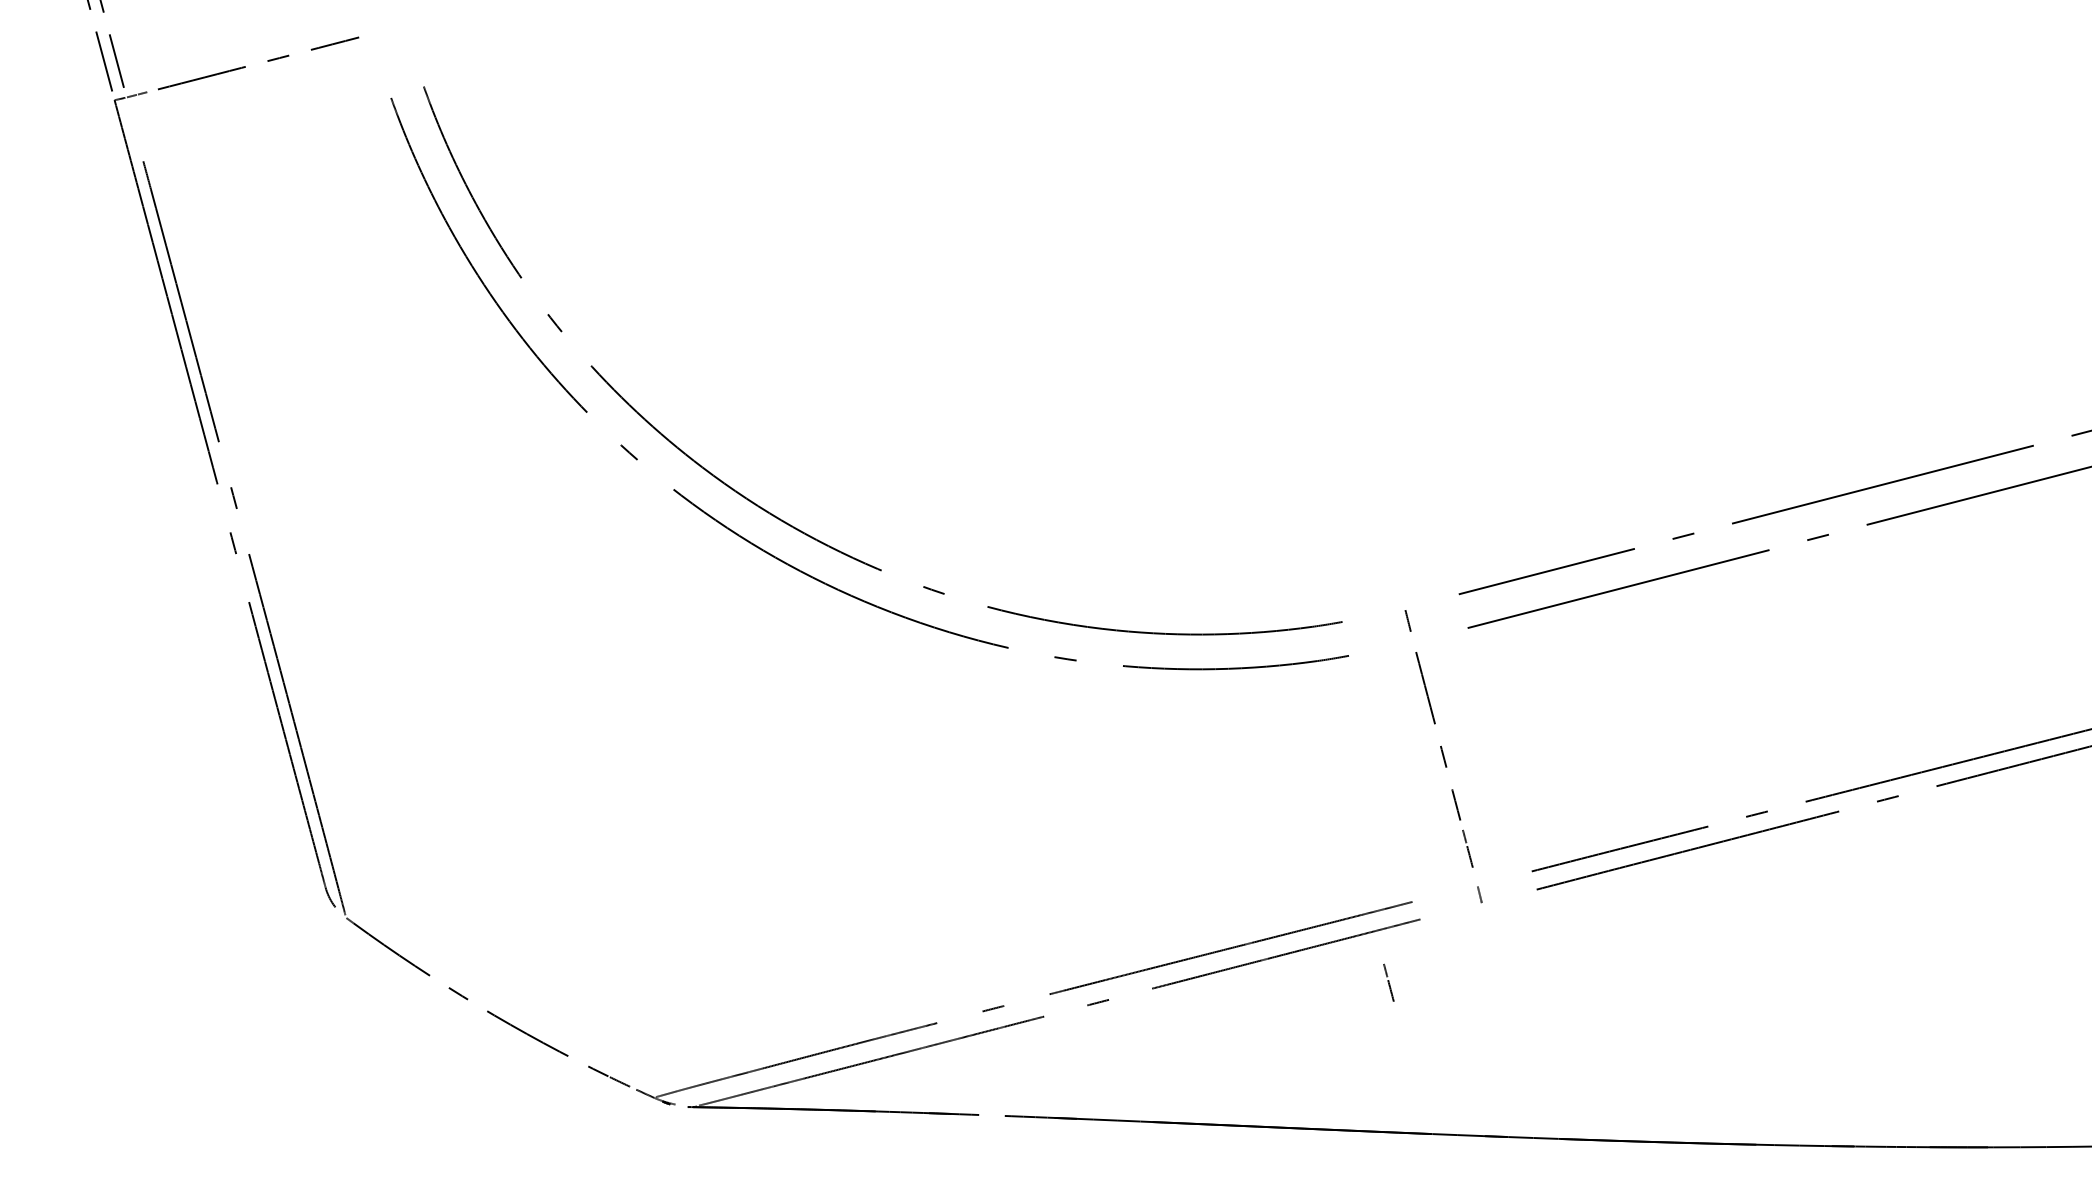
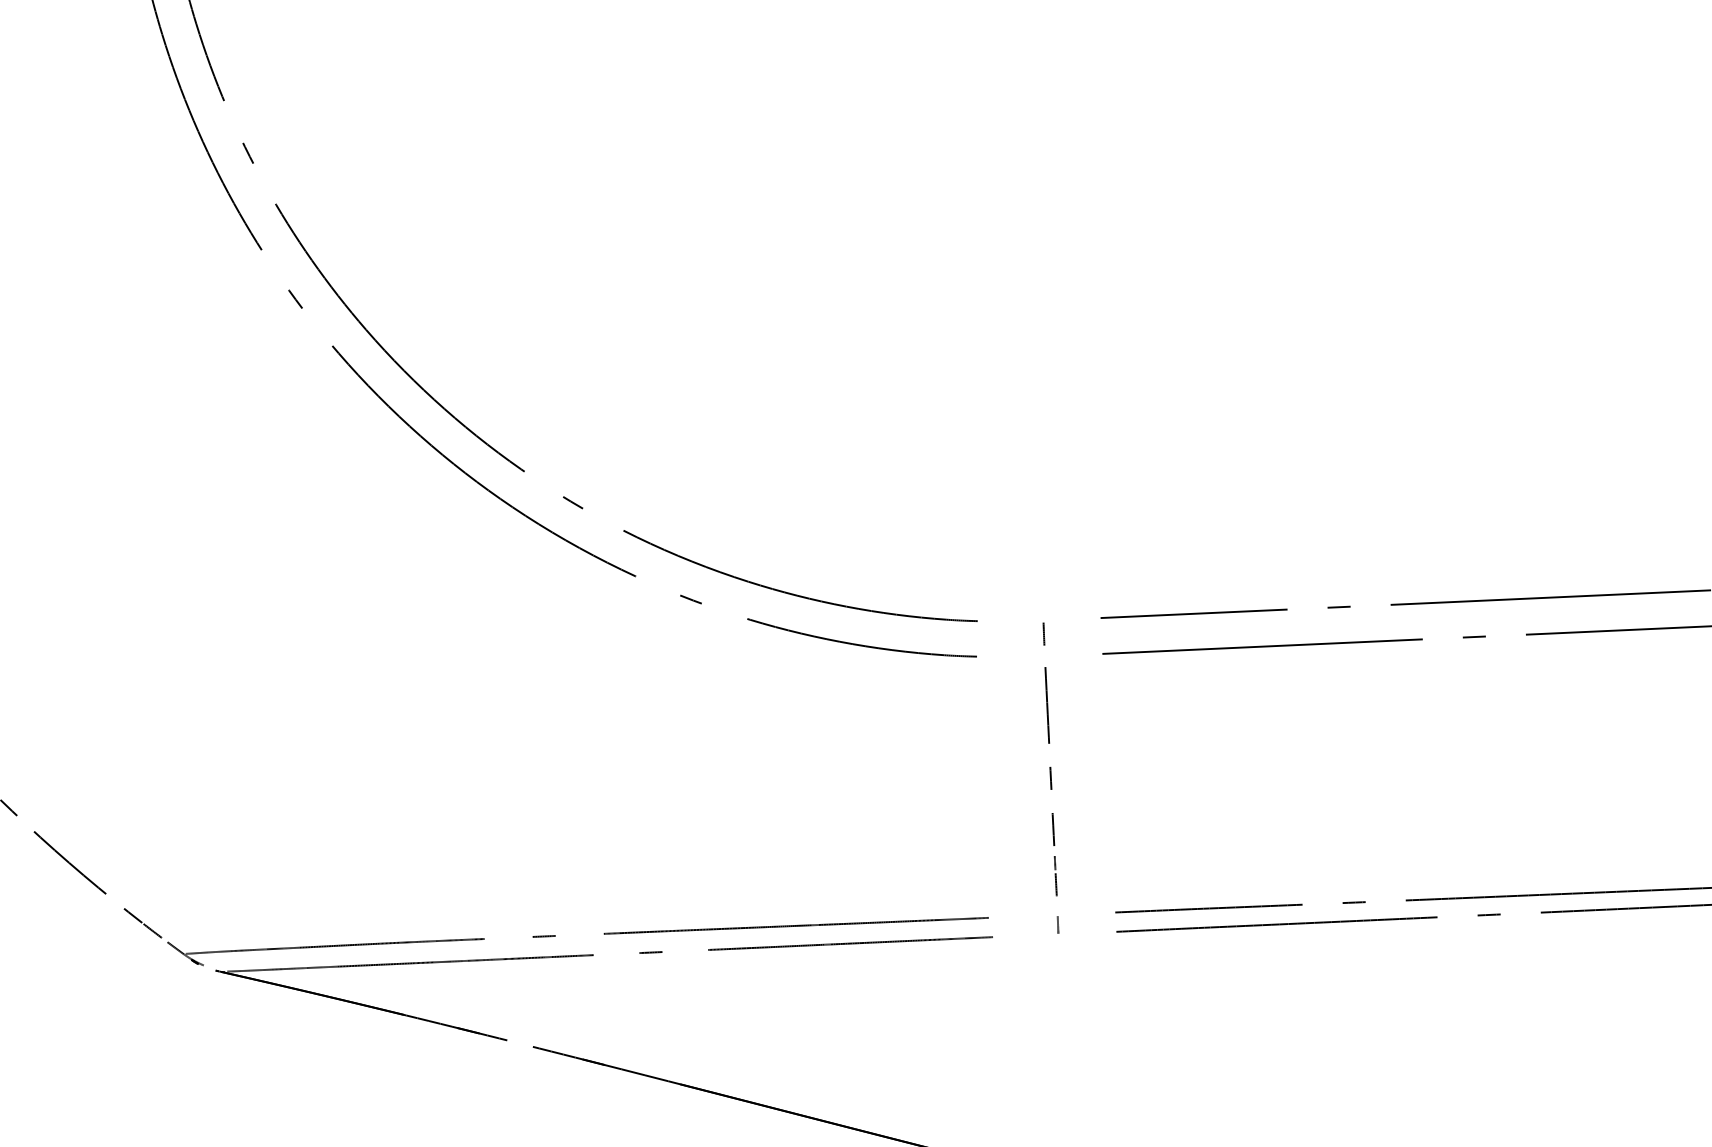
line: (1388, 982) -> (947, 993), removed

